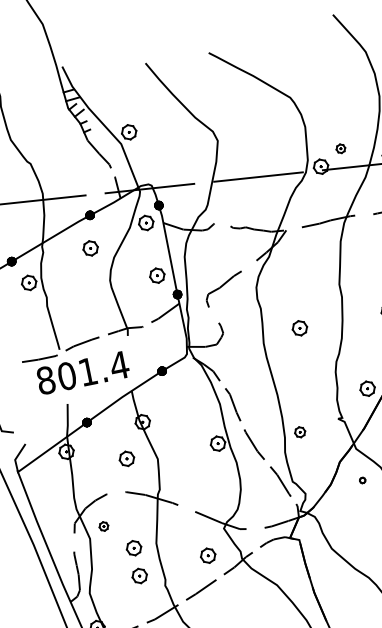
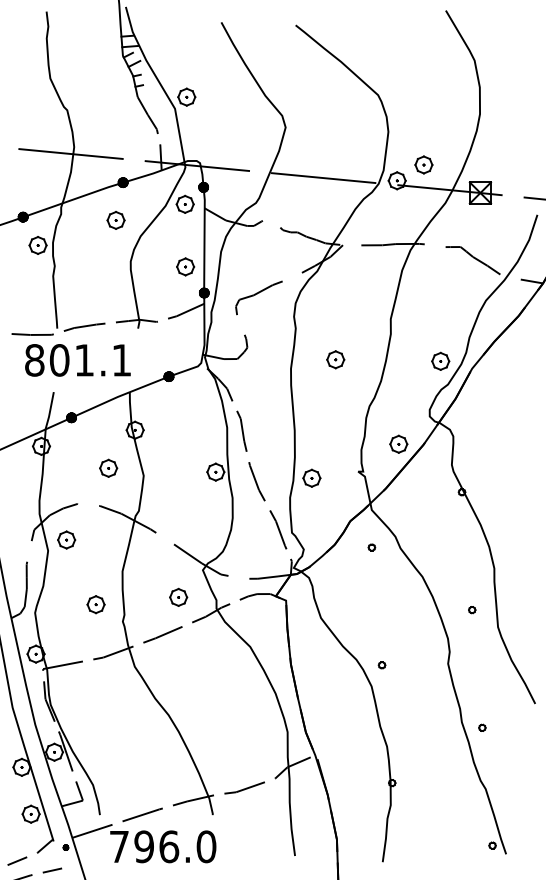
part: (340, 148) -> (423, 164), size x1.67
text: (119, 365) -> (121, 360), 801.4 -> 801.1
part: (299, 431) -> (311, 477), size x1.43
part: (103, 526) -> (66, 539), size x1.67
part: (133, 548) -> (95, 571), removed

